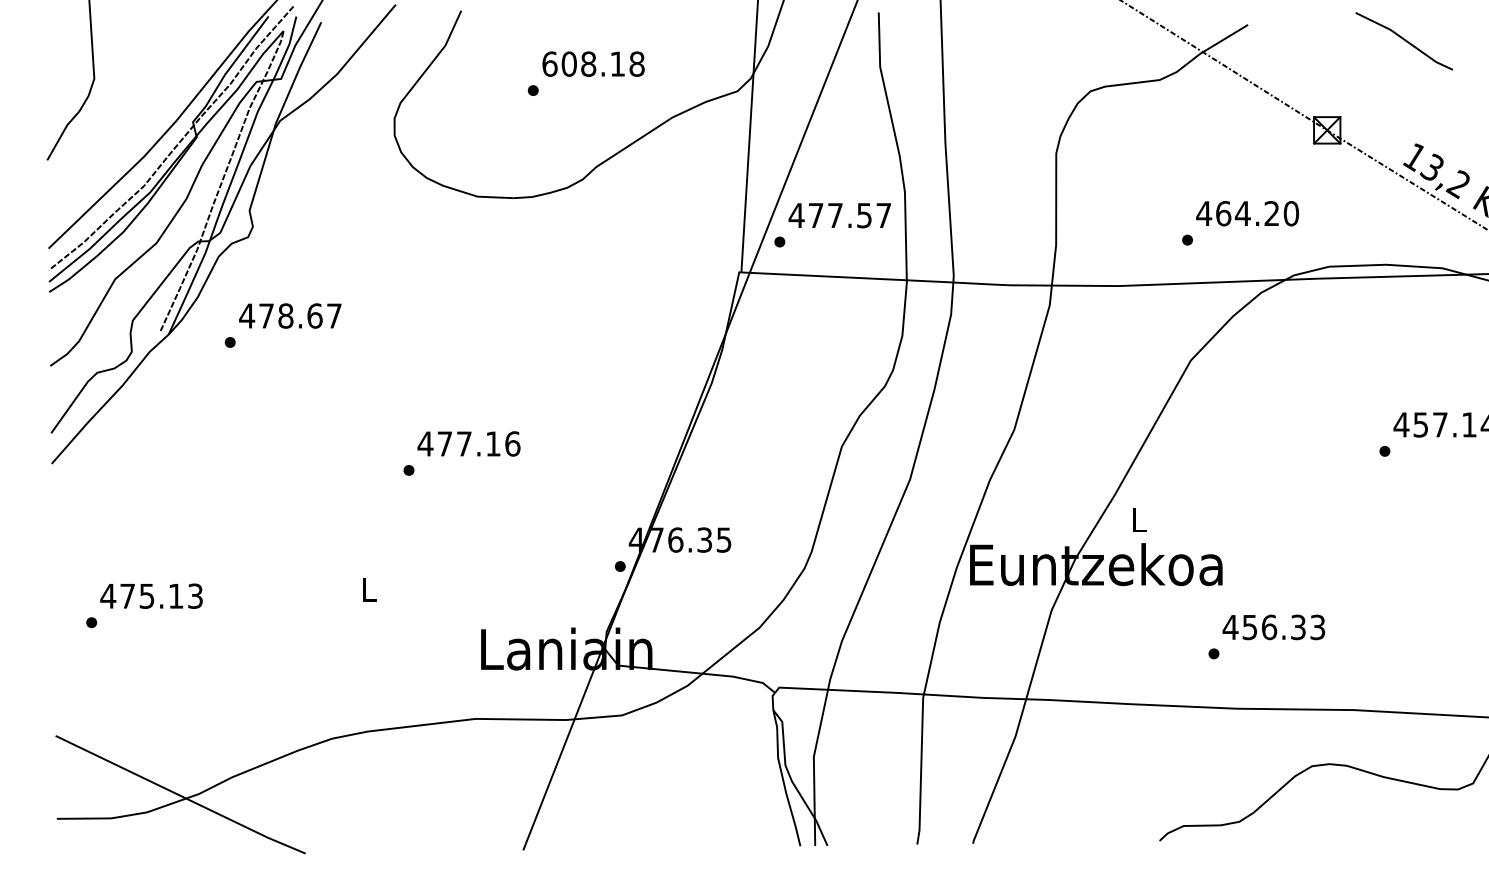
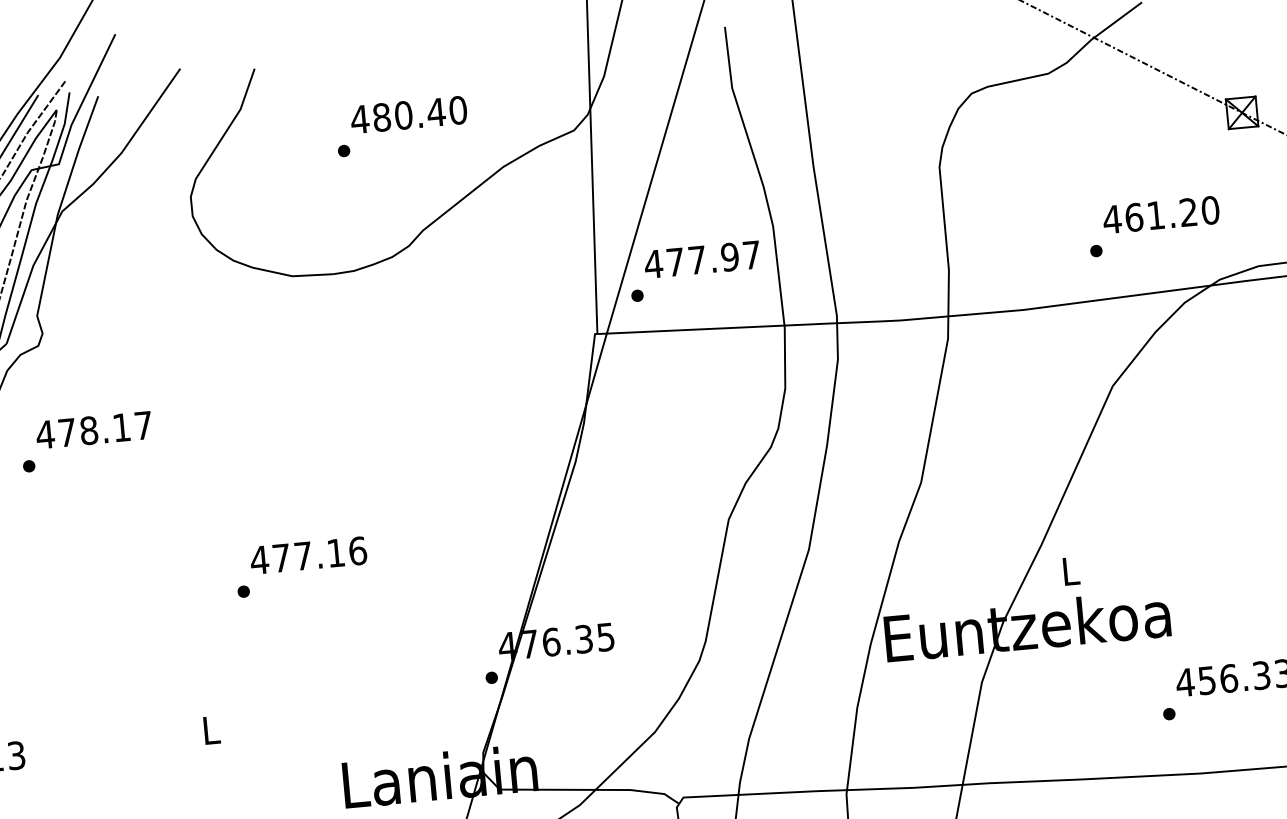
text: (592, 63) -> (407, 114), 608.18 -> 480.40
text: (1242, 213) -> (1155, 215), 464.20 -> 461.20
text: (864, 214) -> (729, 255), 477.57 -> 477.97
text: (314, 315) -> (121, 427), 478.67 -> 478.17

